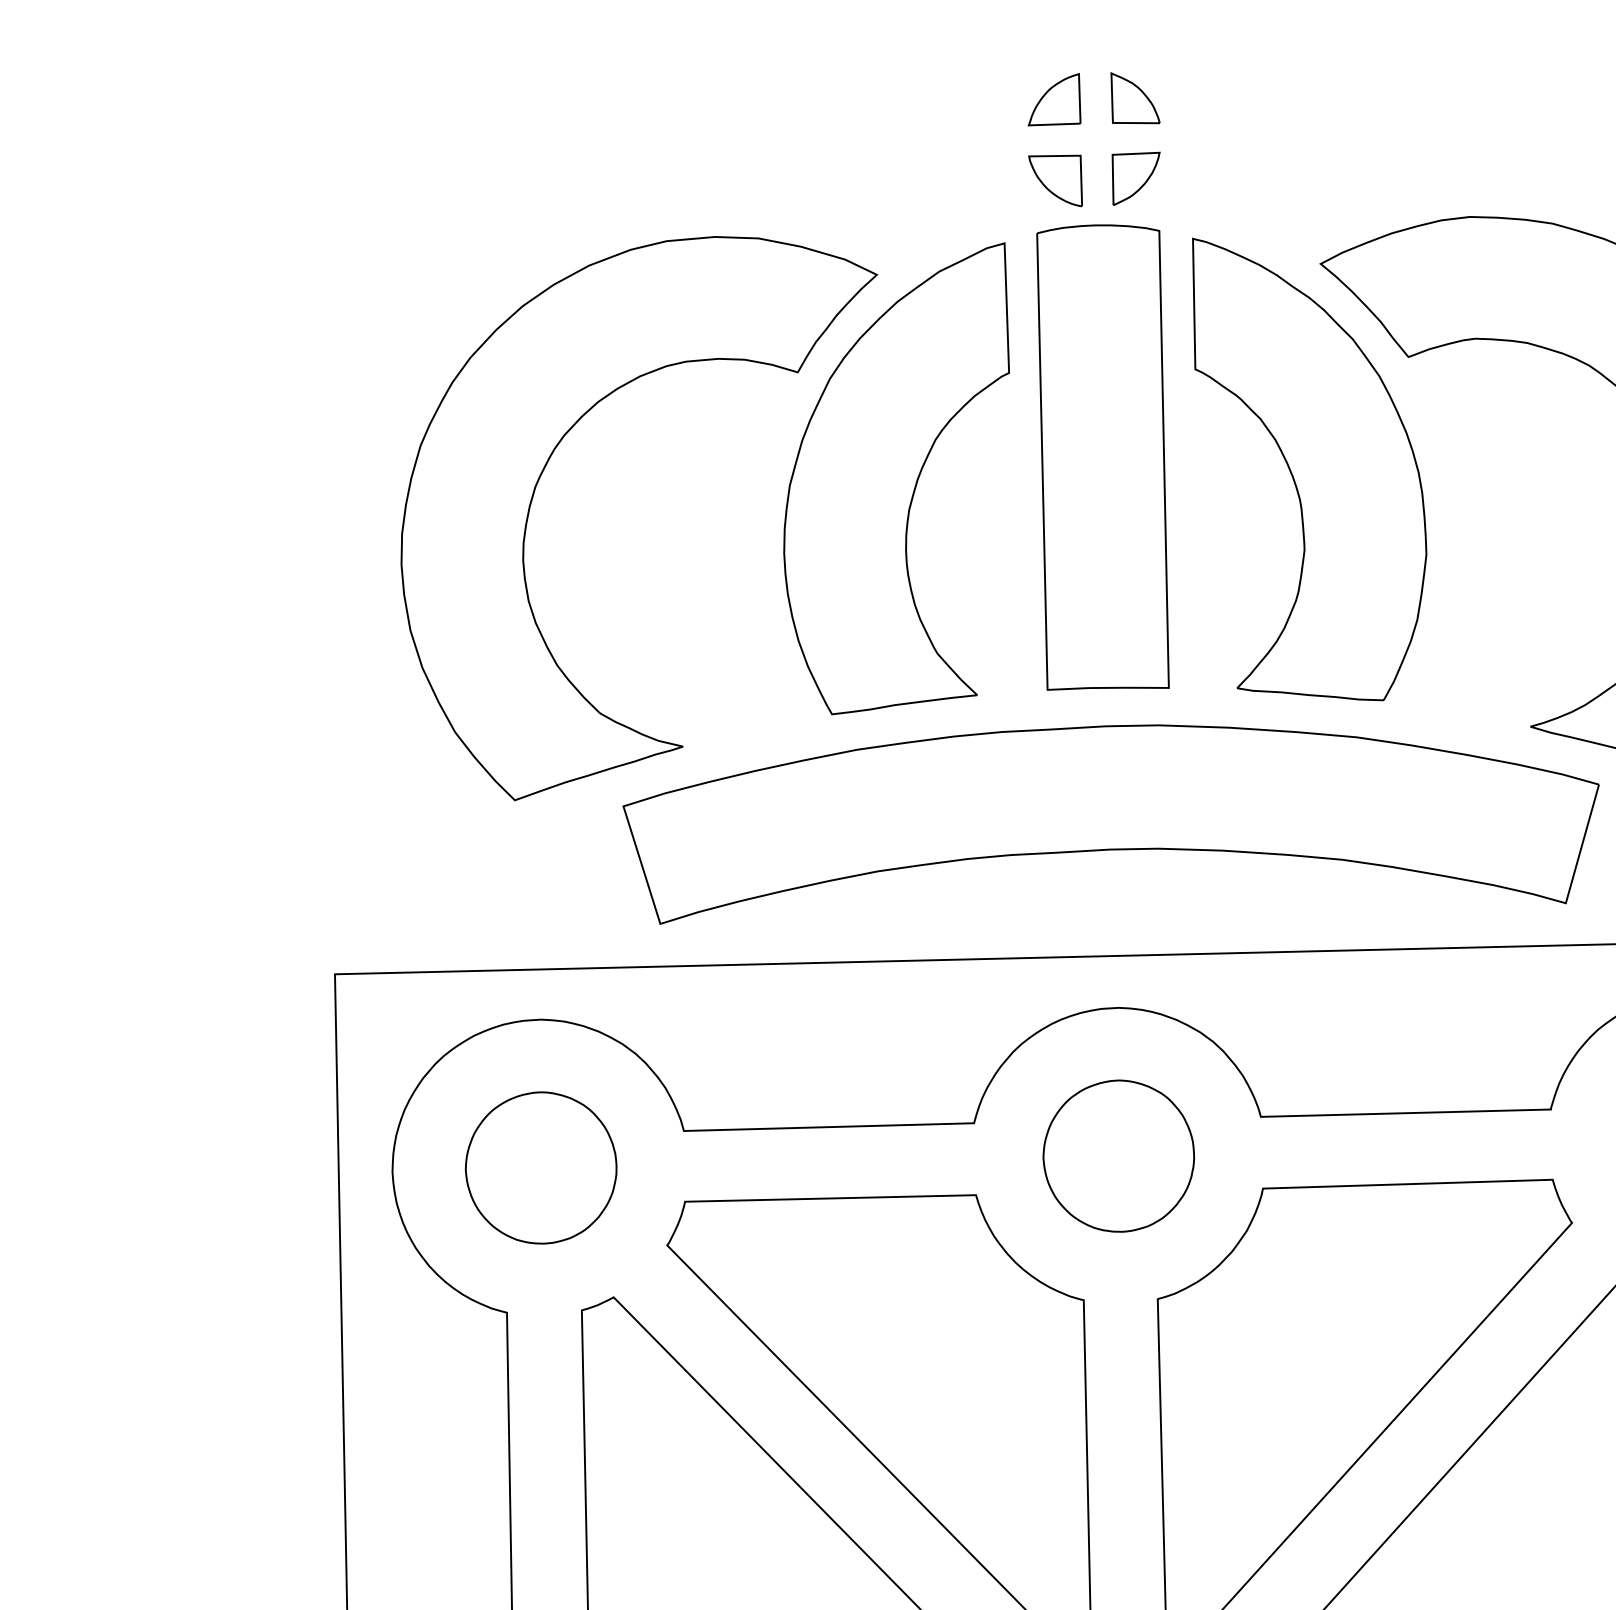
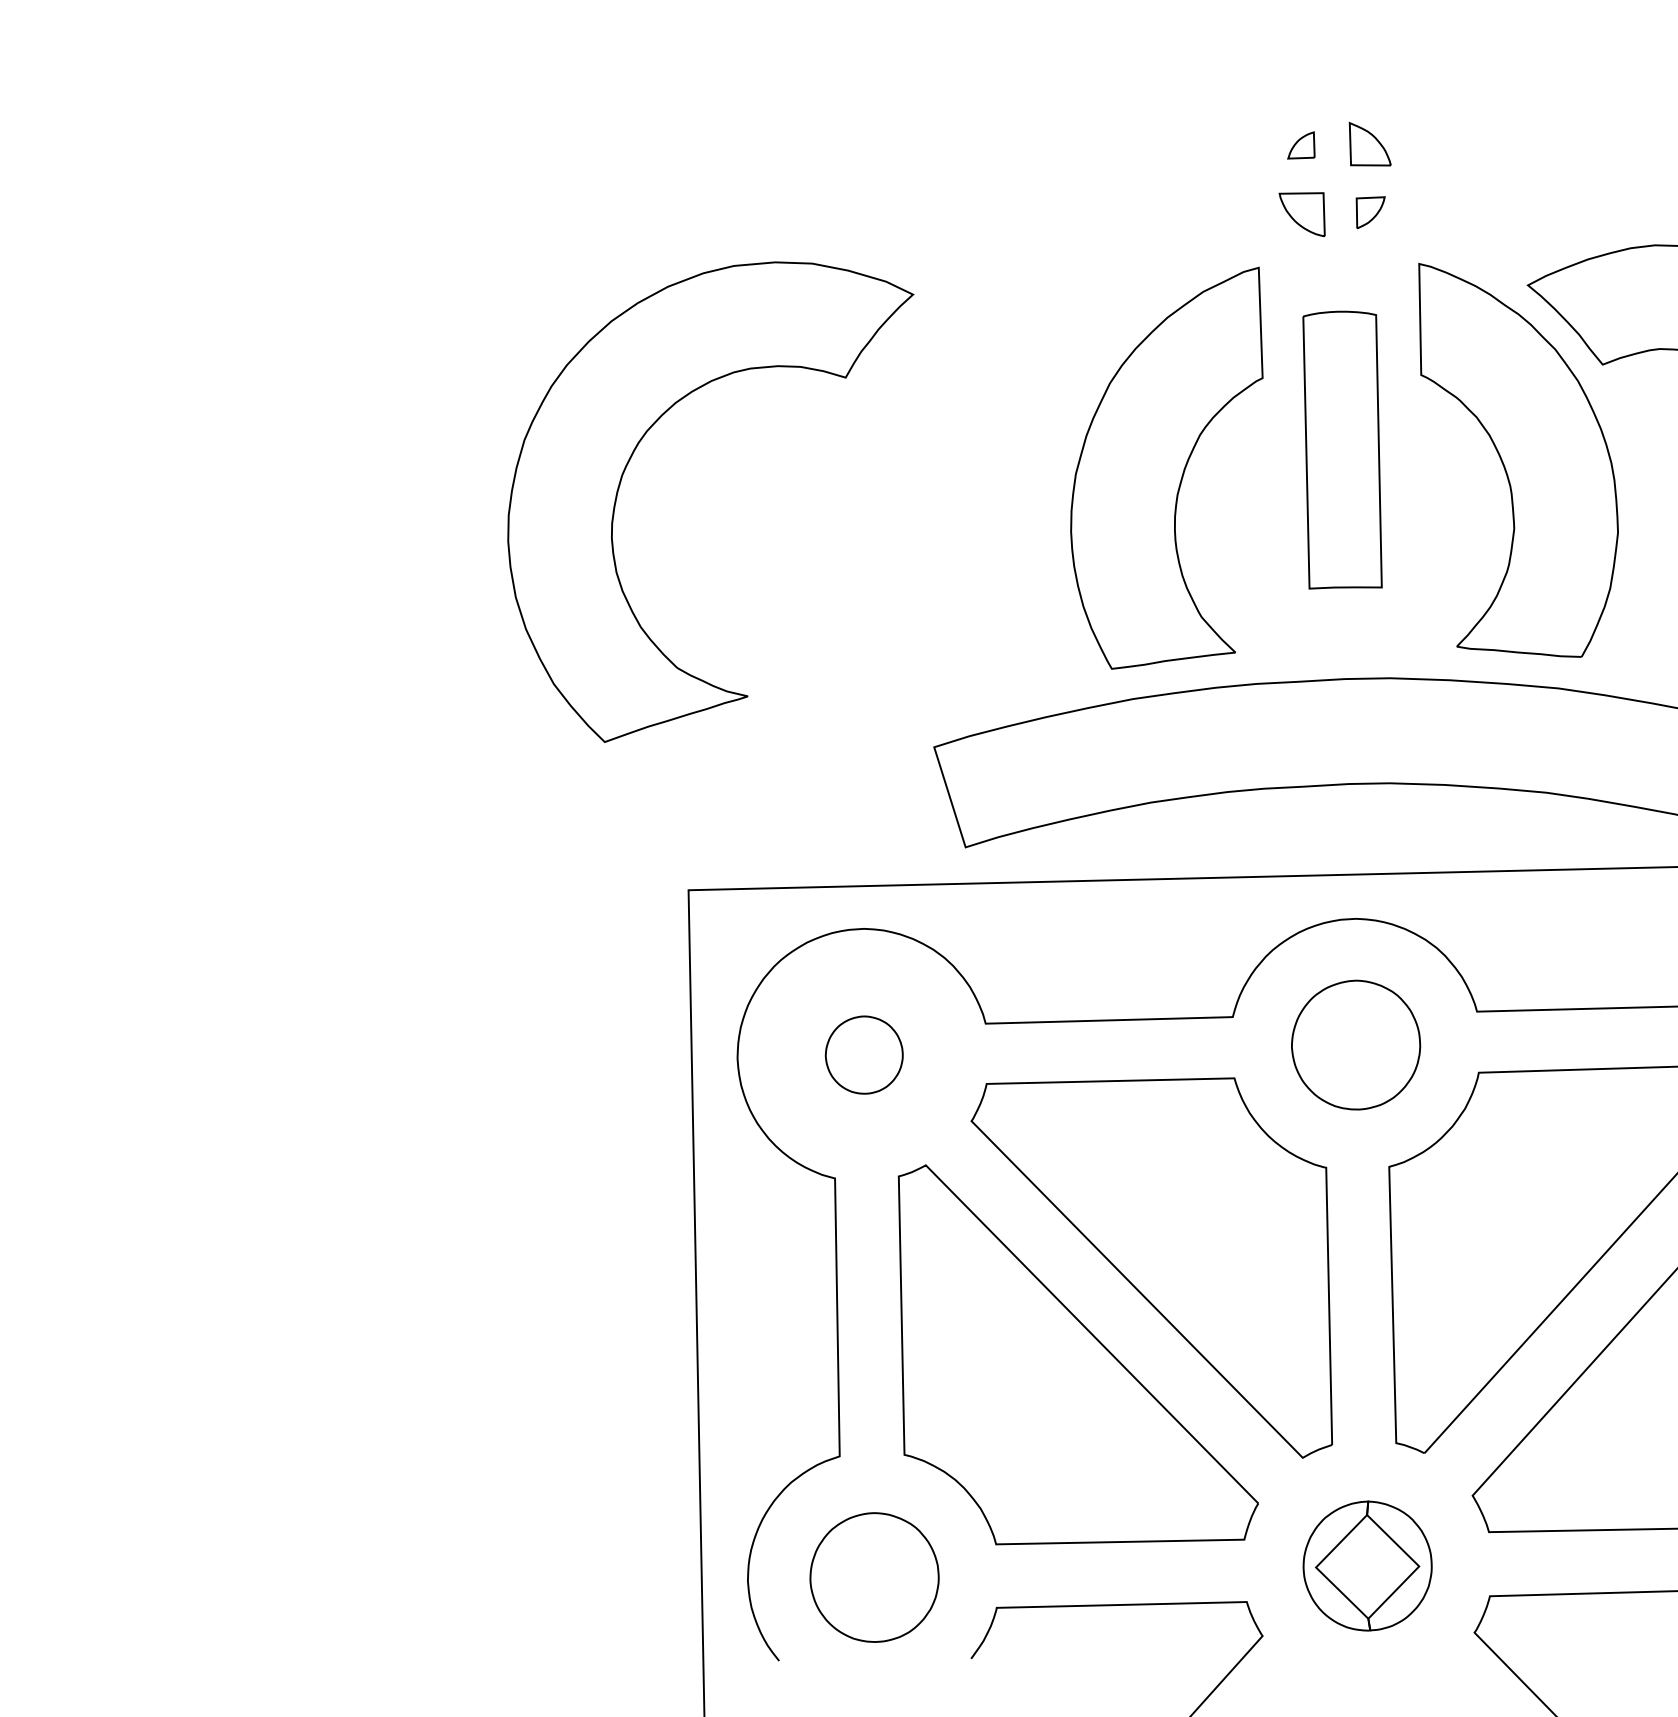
part: (1054, 99) -> (1301, 145), size x0.6
part: (1135, 178) -> (1370, 212), size x0.7
part: (1102, 456) -> (1342, 449), size x0.7
part: (545, 469) -> (630, 460), moved
part: (541, 1167) -> (864, 1054), size x0.6

